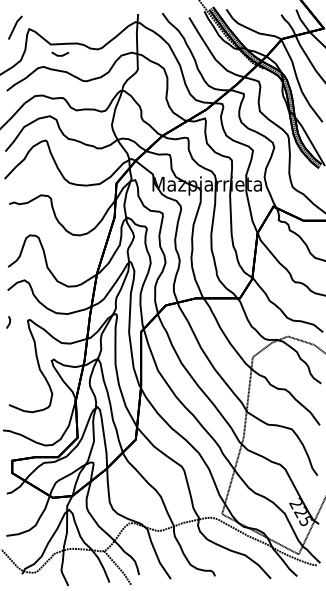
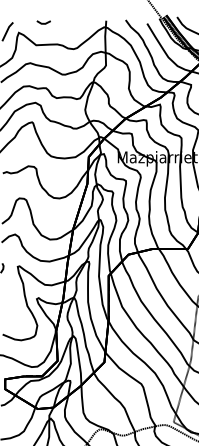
line: (60, 54) -> (43, 22), moved

